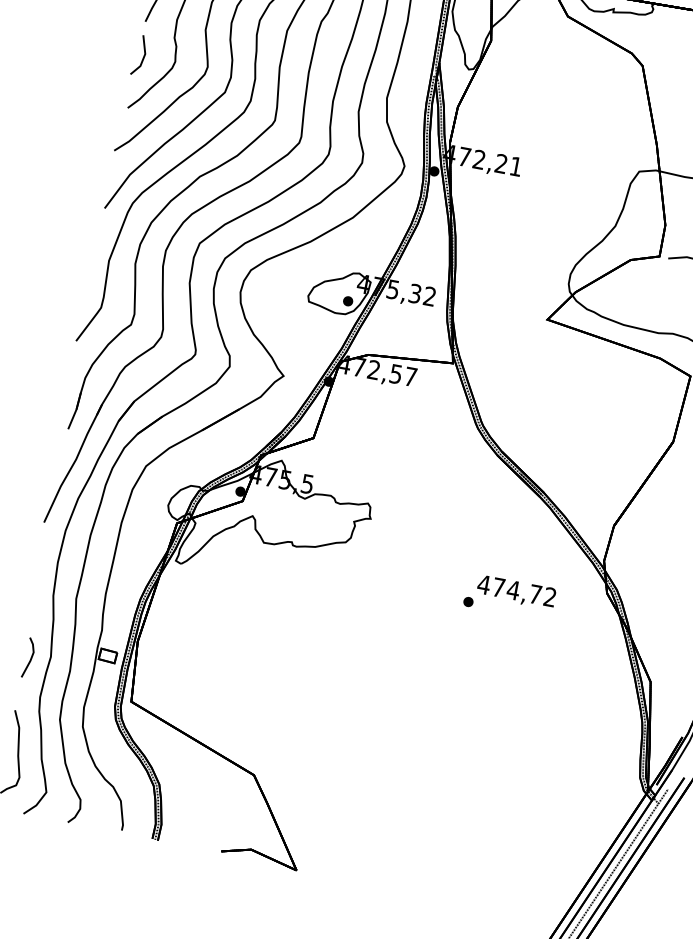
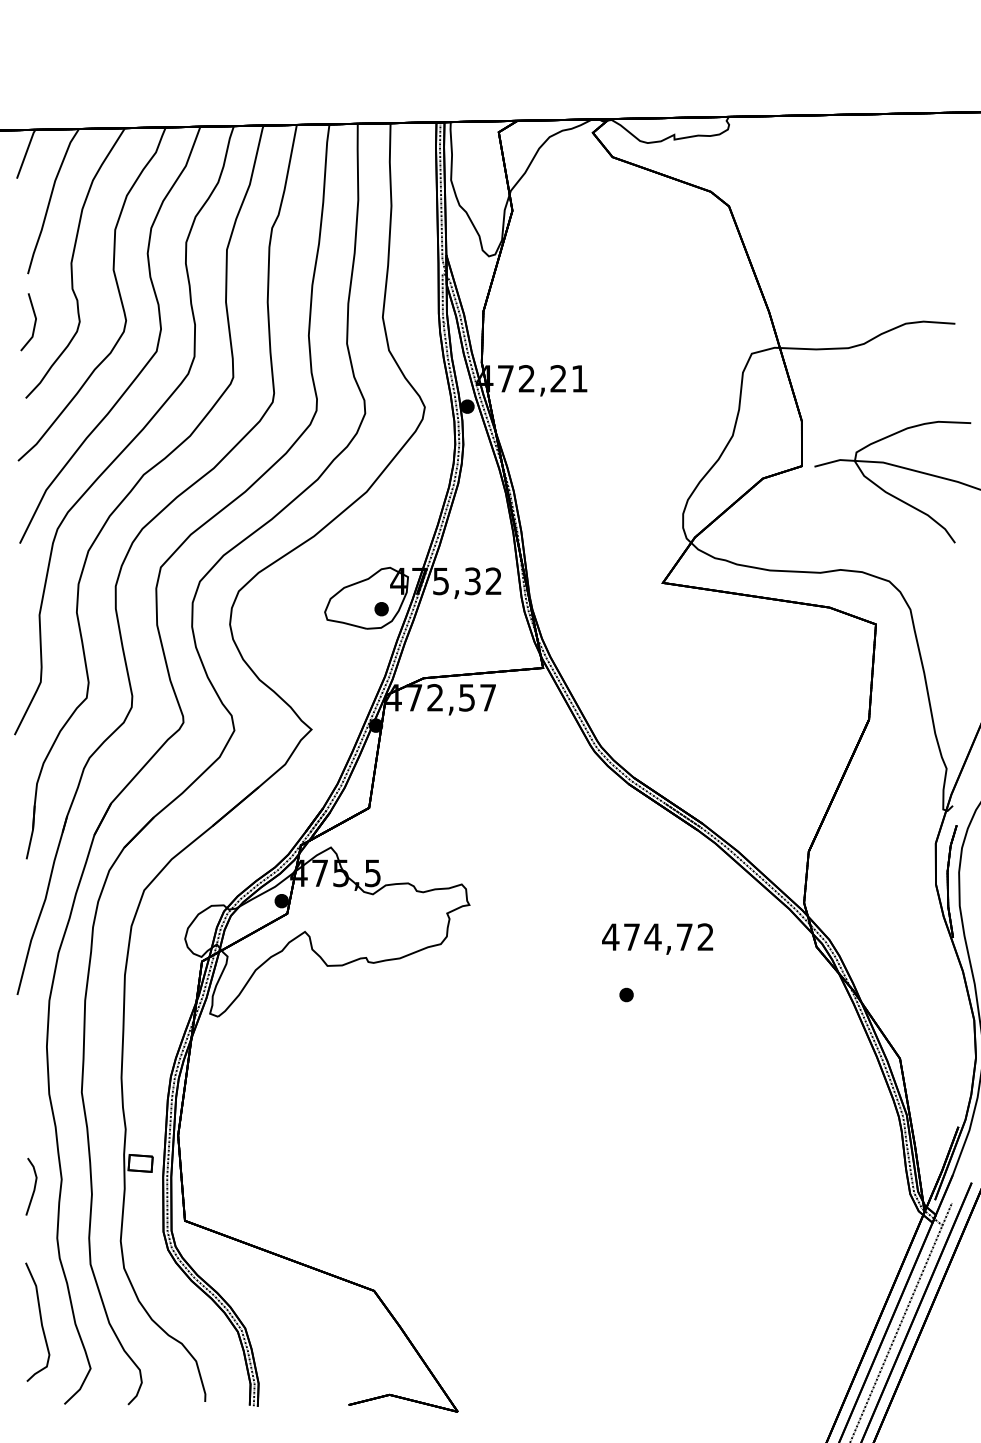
text: (516, 591) -> (657, 938), moved

